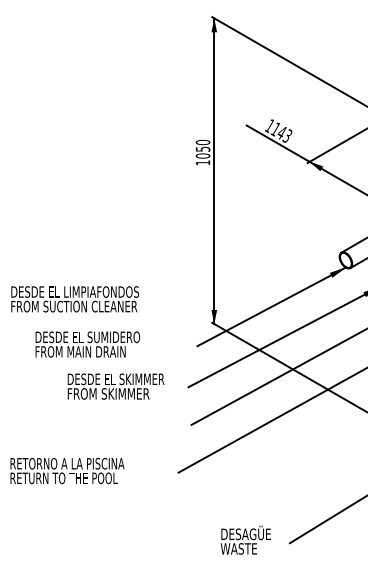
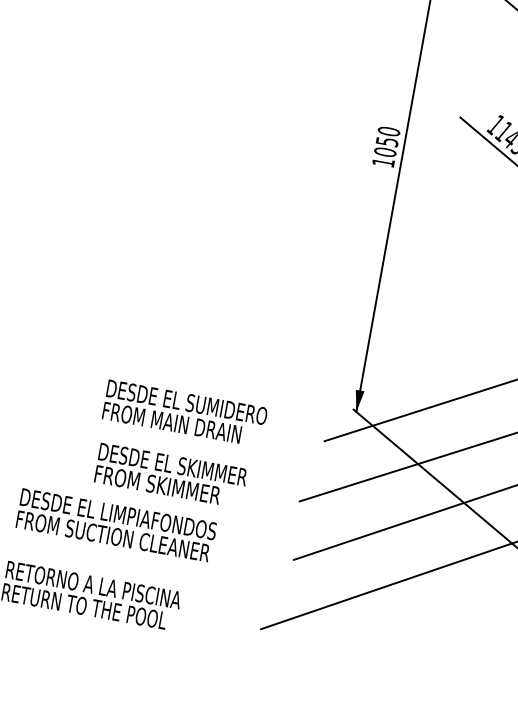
text: (74, 299) -> (115, 525), moved
text: (87, 344) -> (184, 413), moved
text: (115, 386) -> (170, 475), moved

